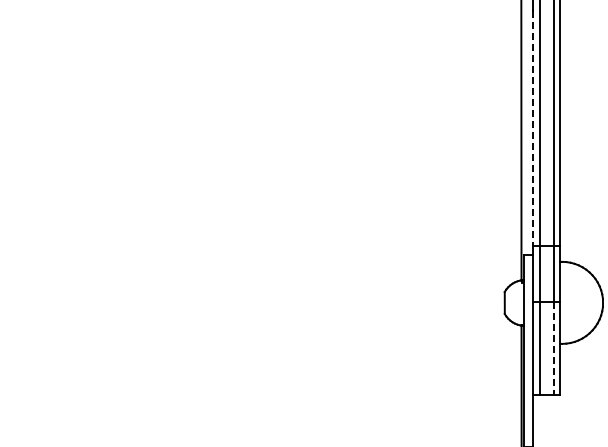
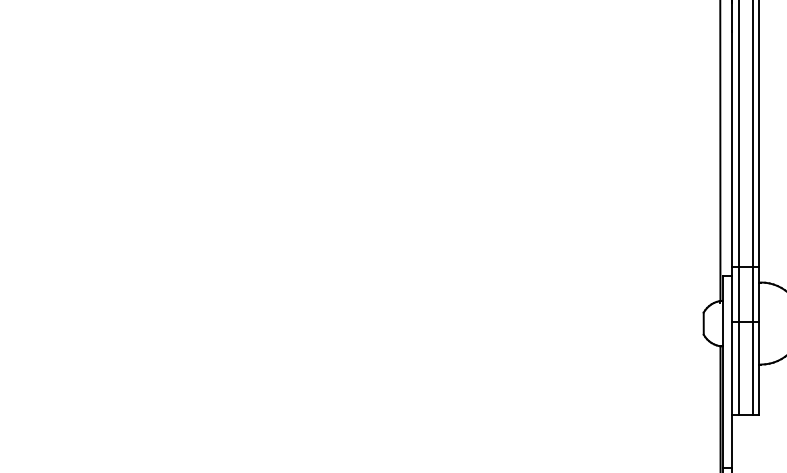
line: (532, 128) -> (731, 149), dashed -> solid
line: (553, 348) -> (752, 369), dashed -> solid

